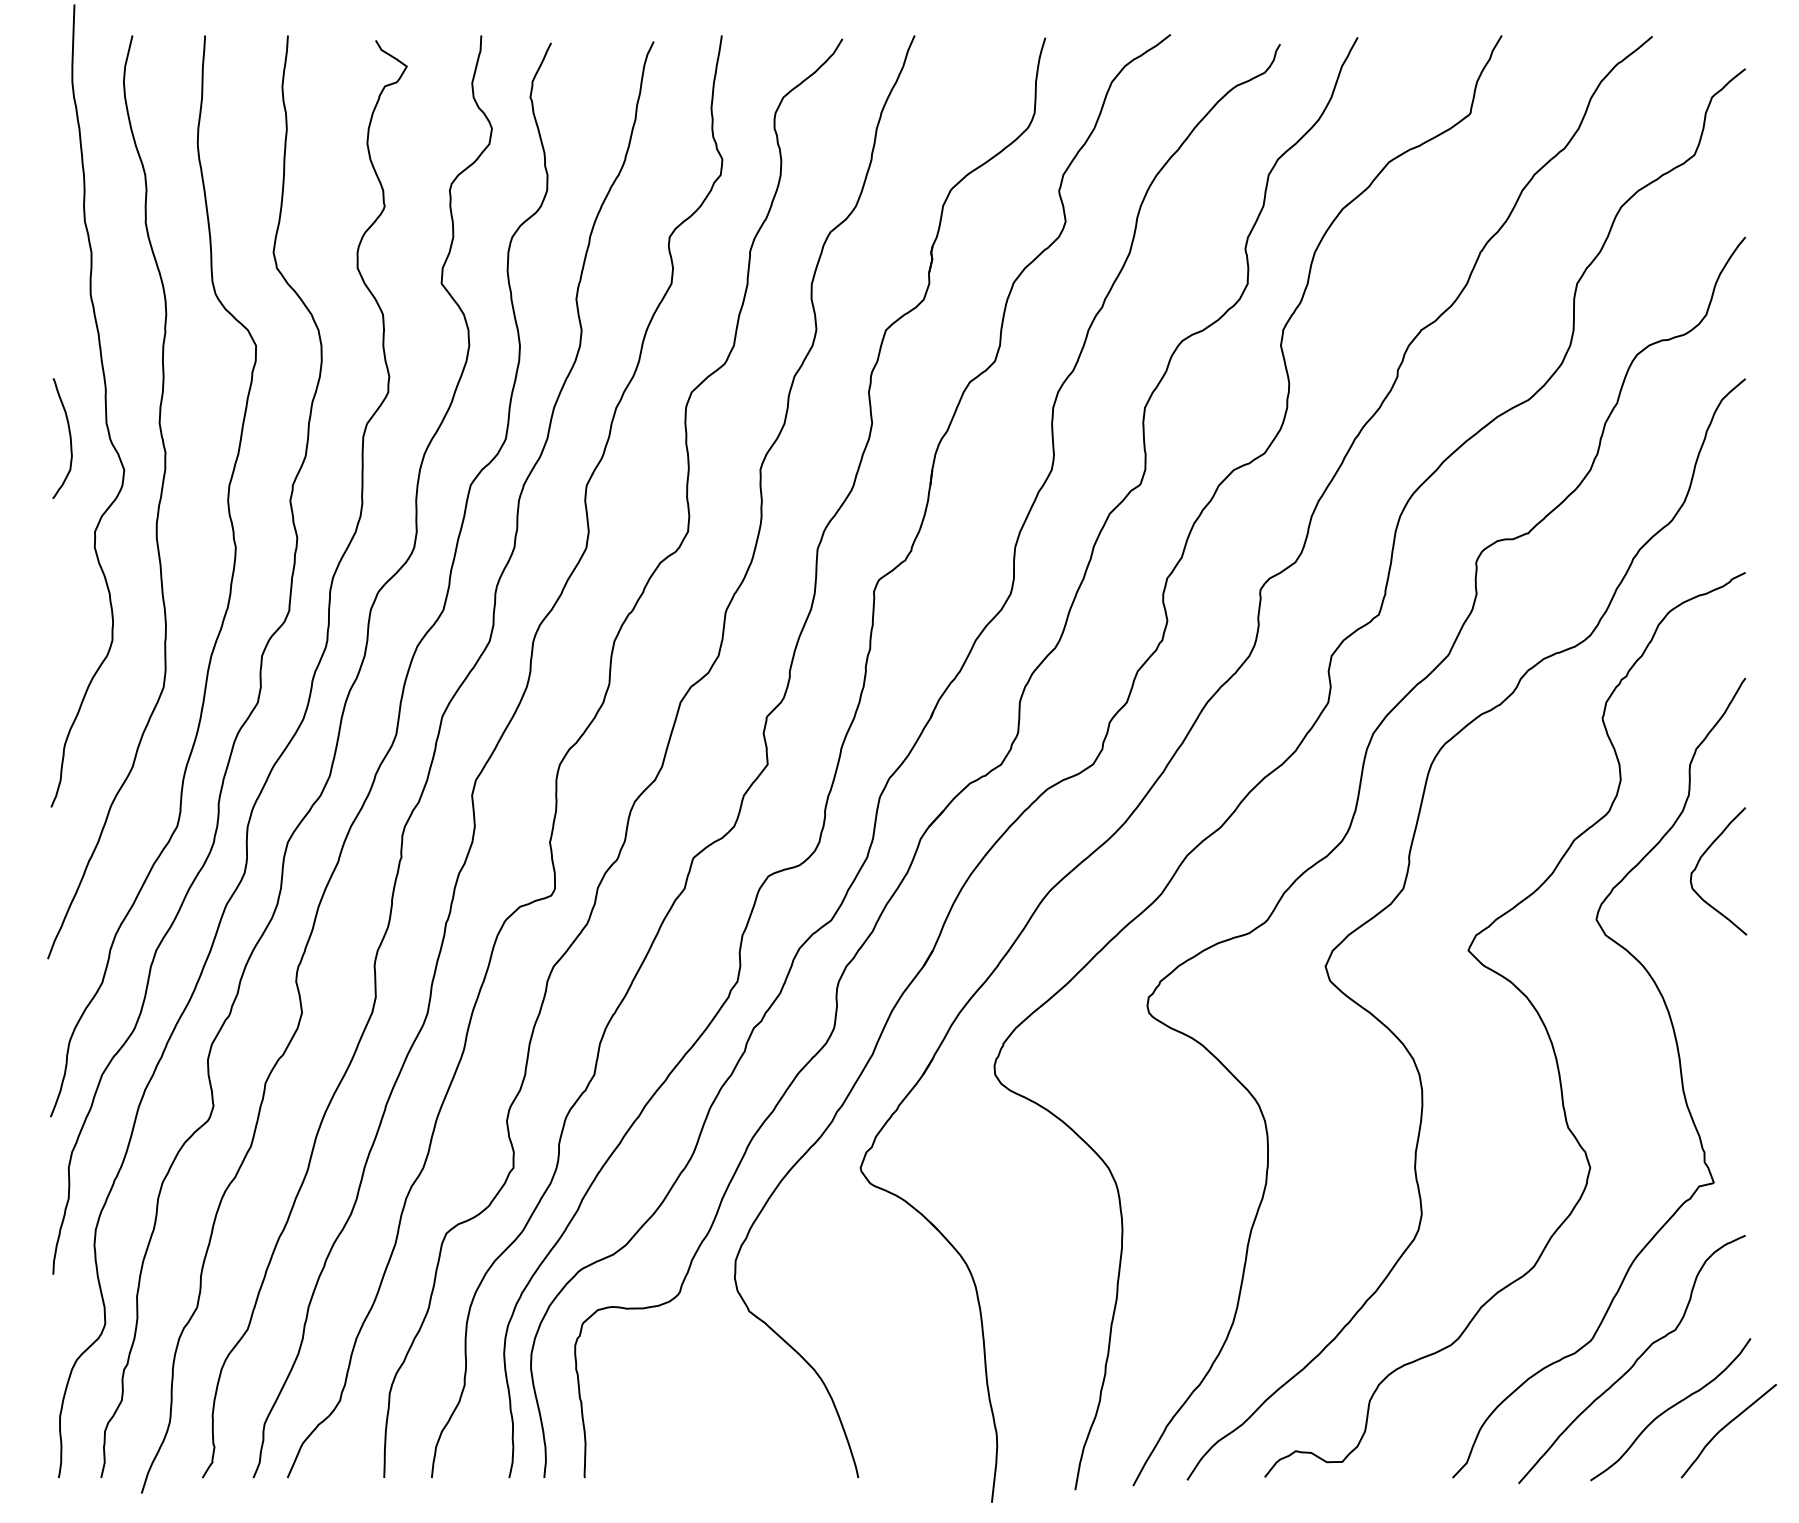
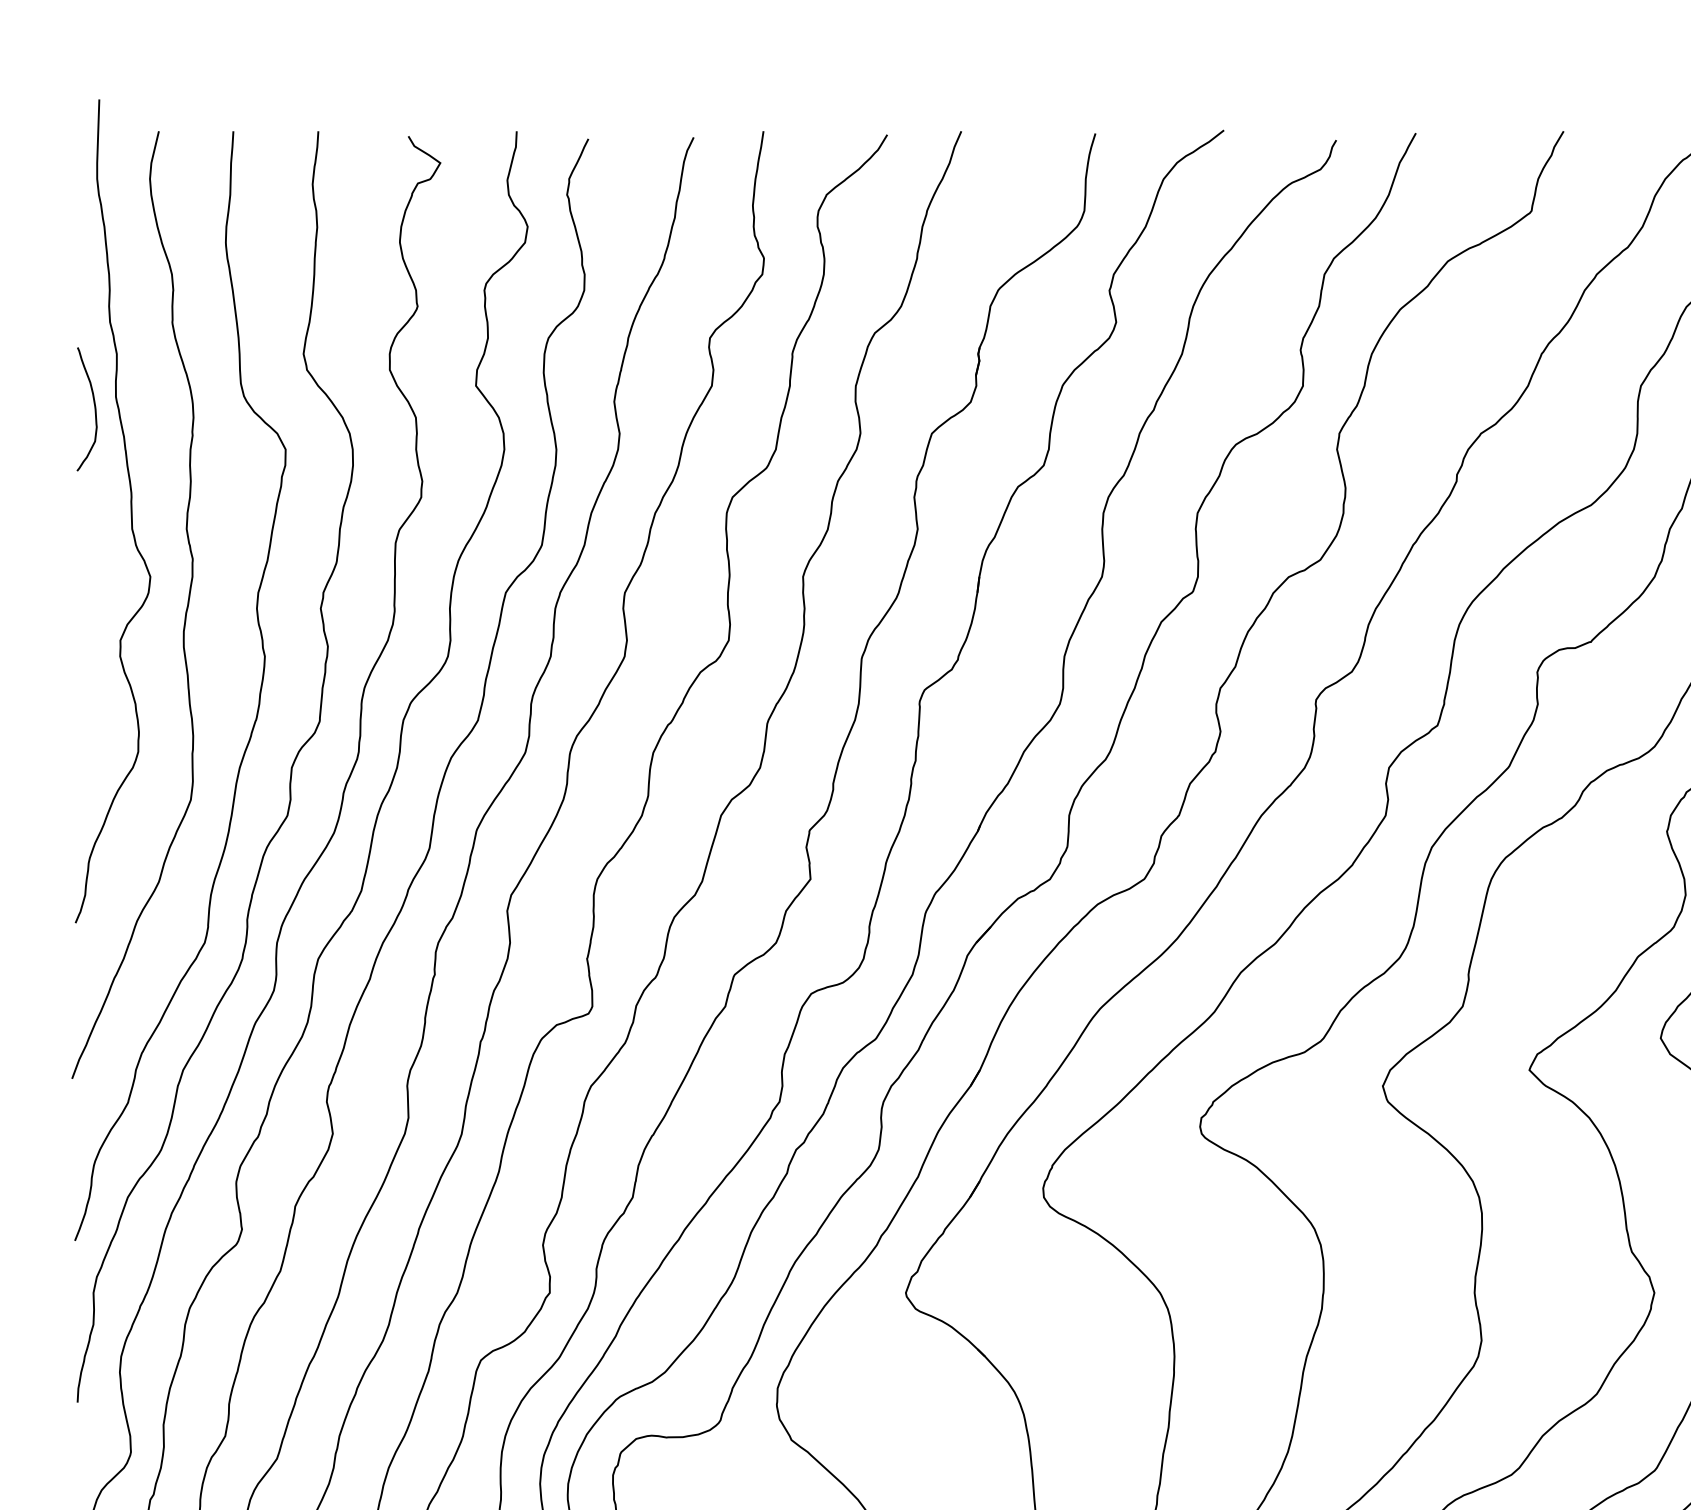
curve: (69, 438) -> (94, 409), moved

